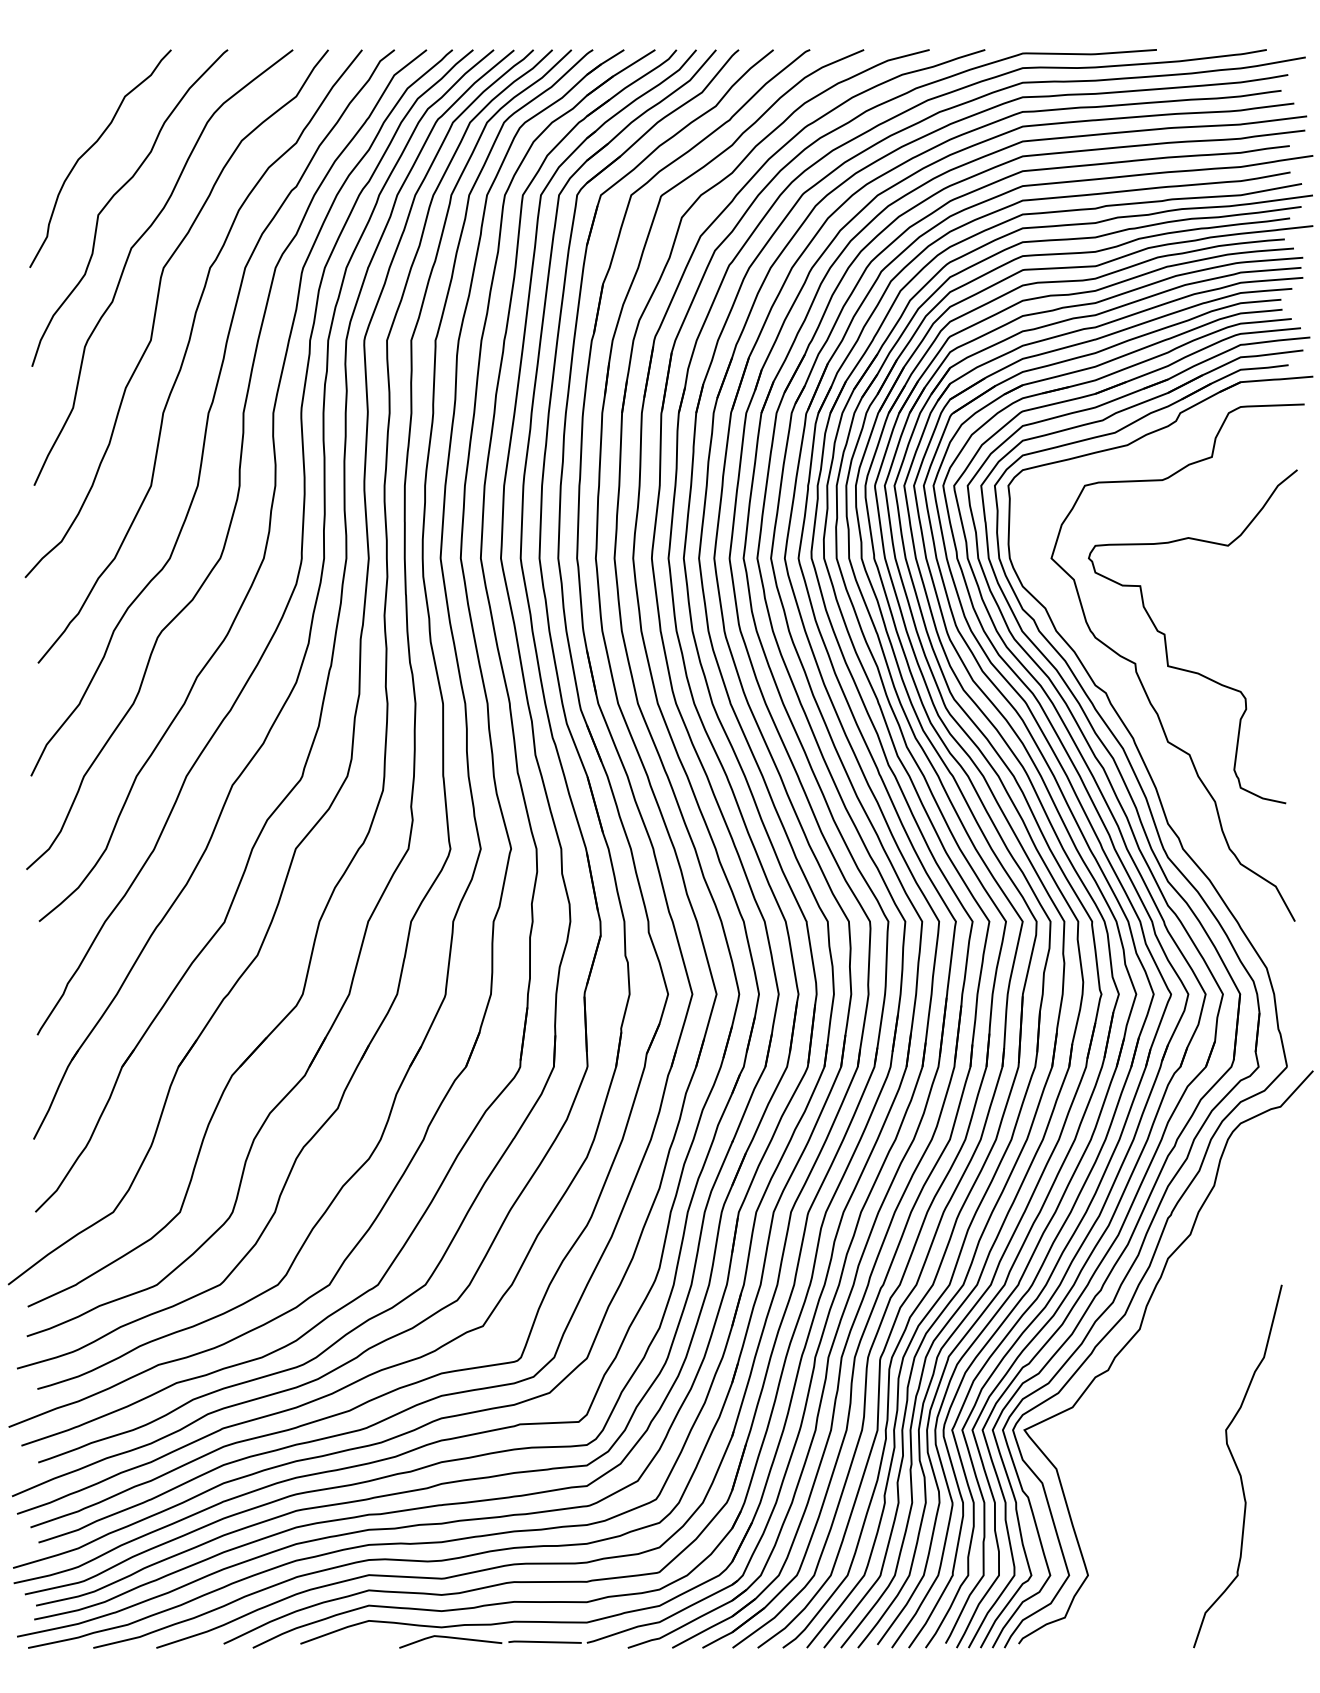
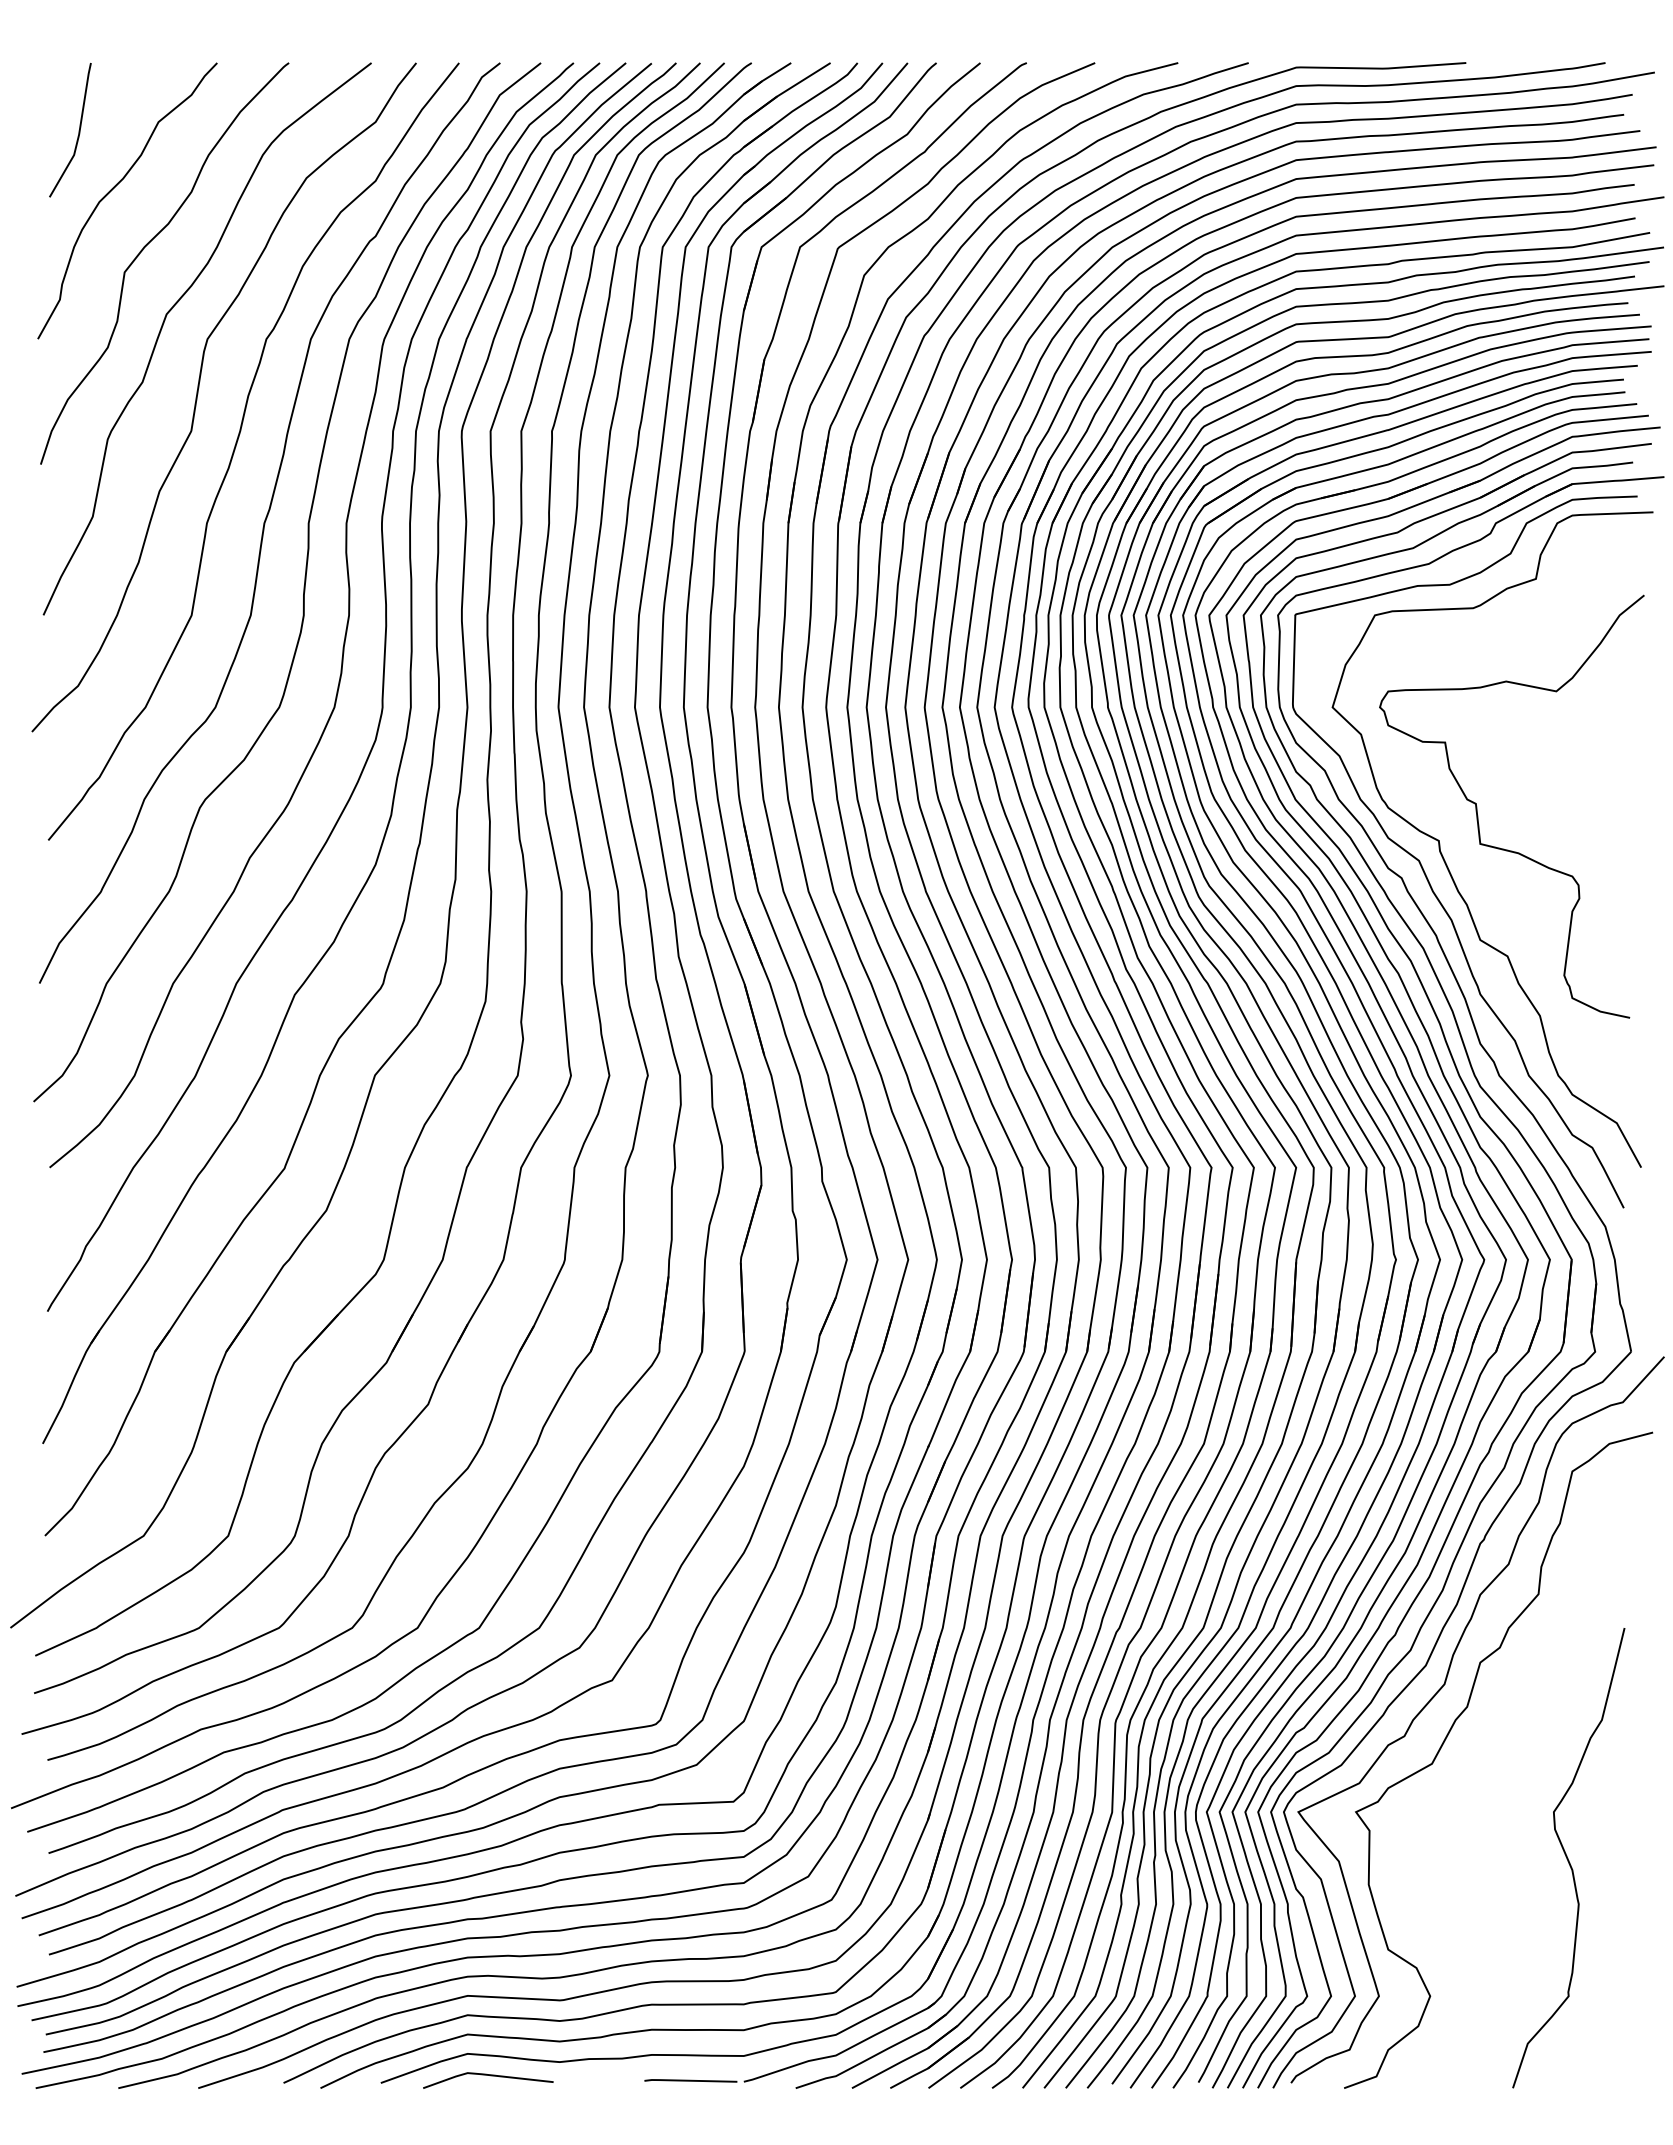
line: (61, 103) -> (78, 130), added
curve: (1123, 684) -> (1423, 867), added
curve: (1145, 1365) -> (1451, 1730), added
line: (452, 1638) -> (490, 2076), moved

